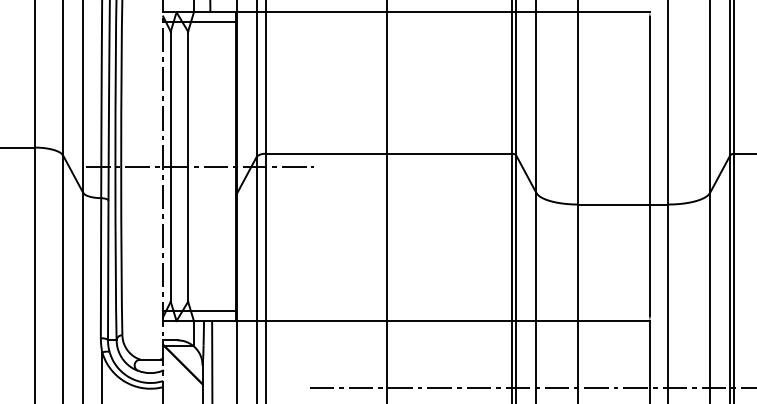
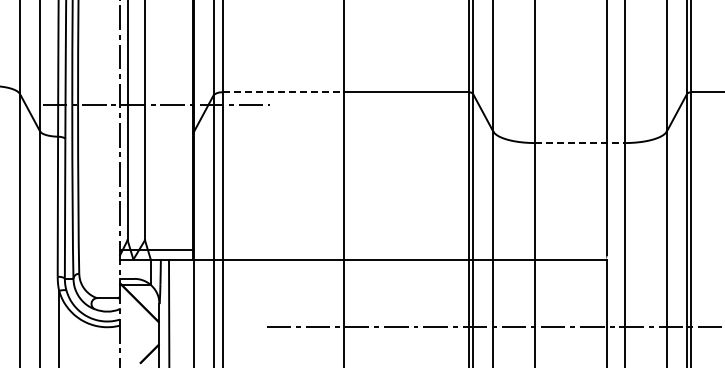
line: (327, 153) -> (284, 92), solid -> dashed
line: (623, 204) -> (580, 143), solid -> dashed

